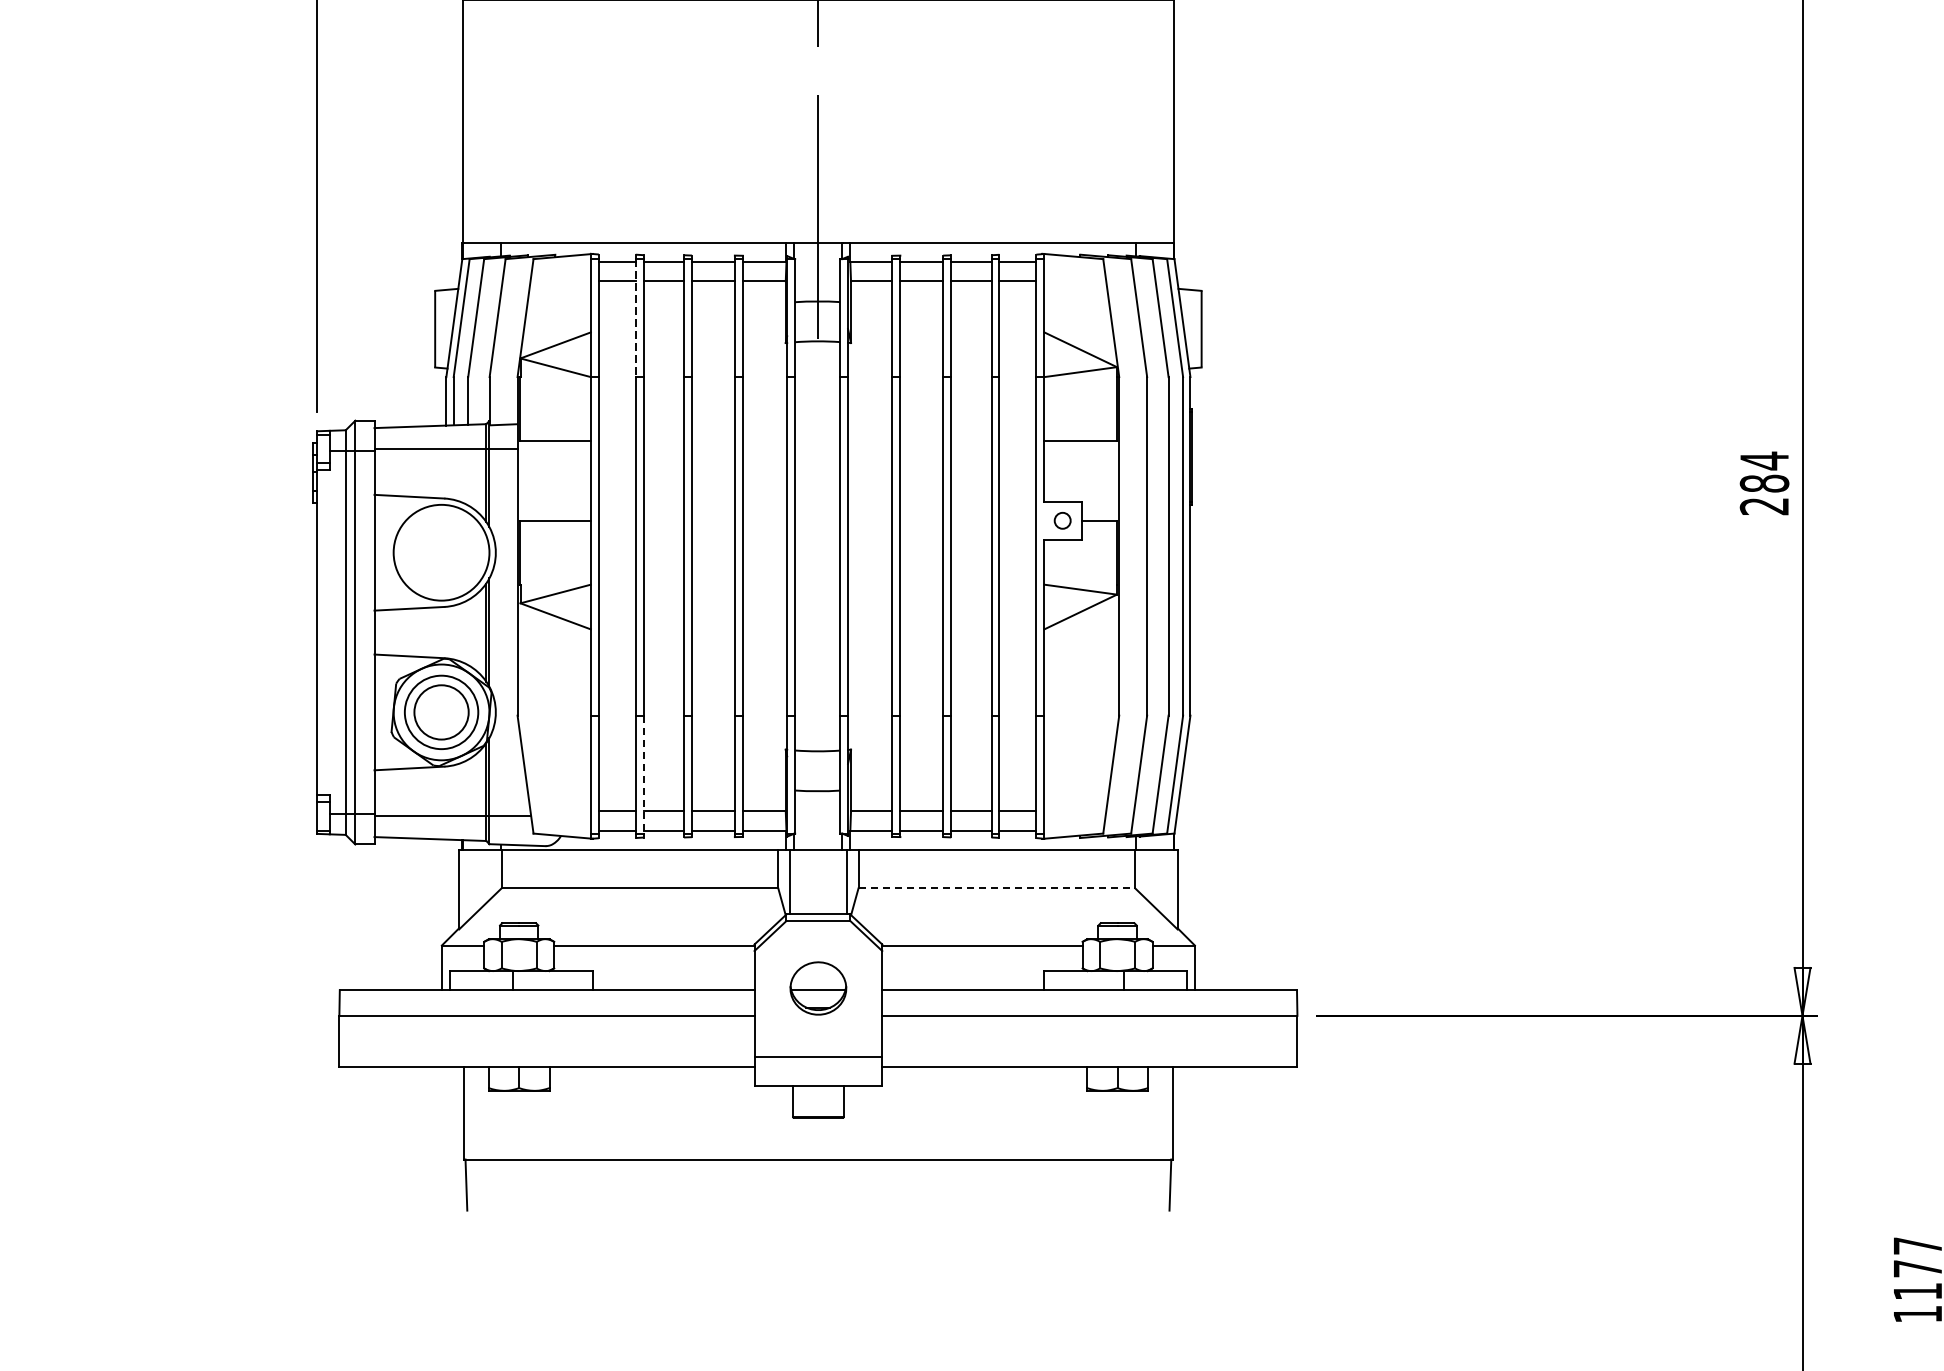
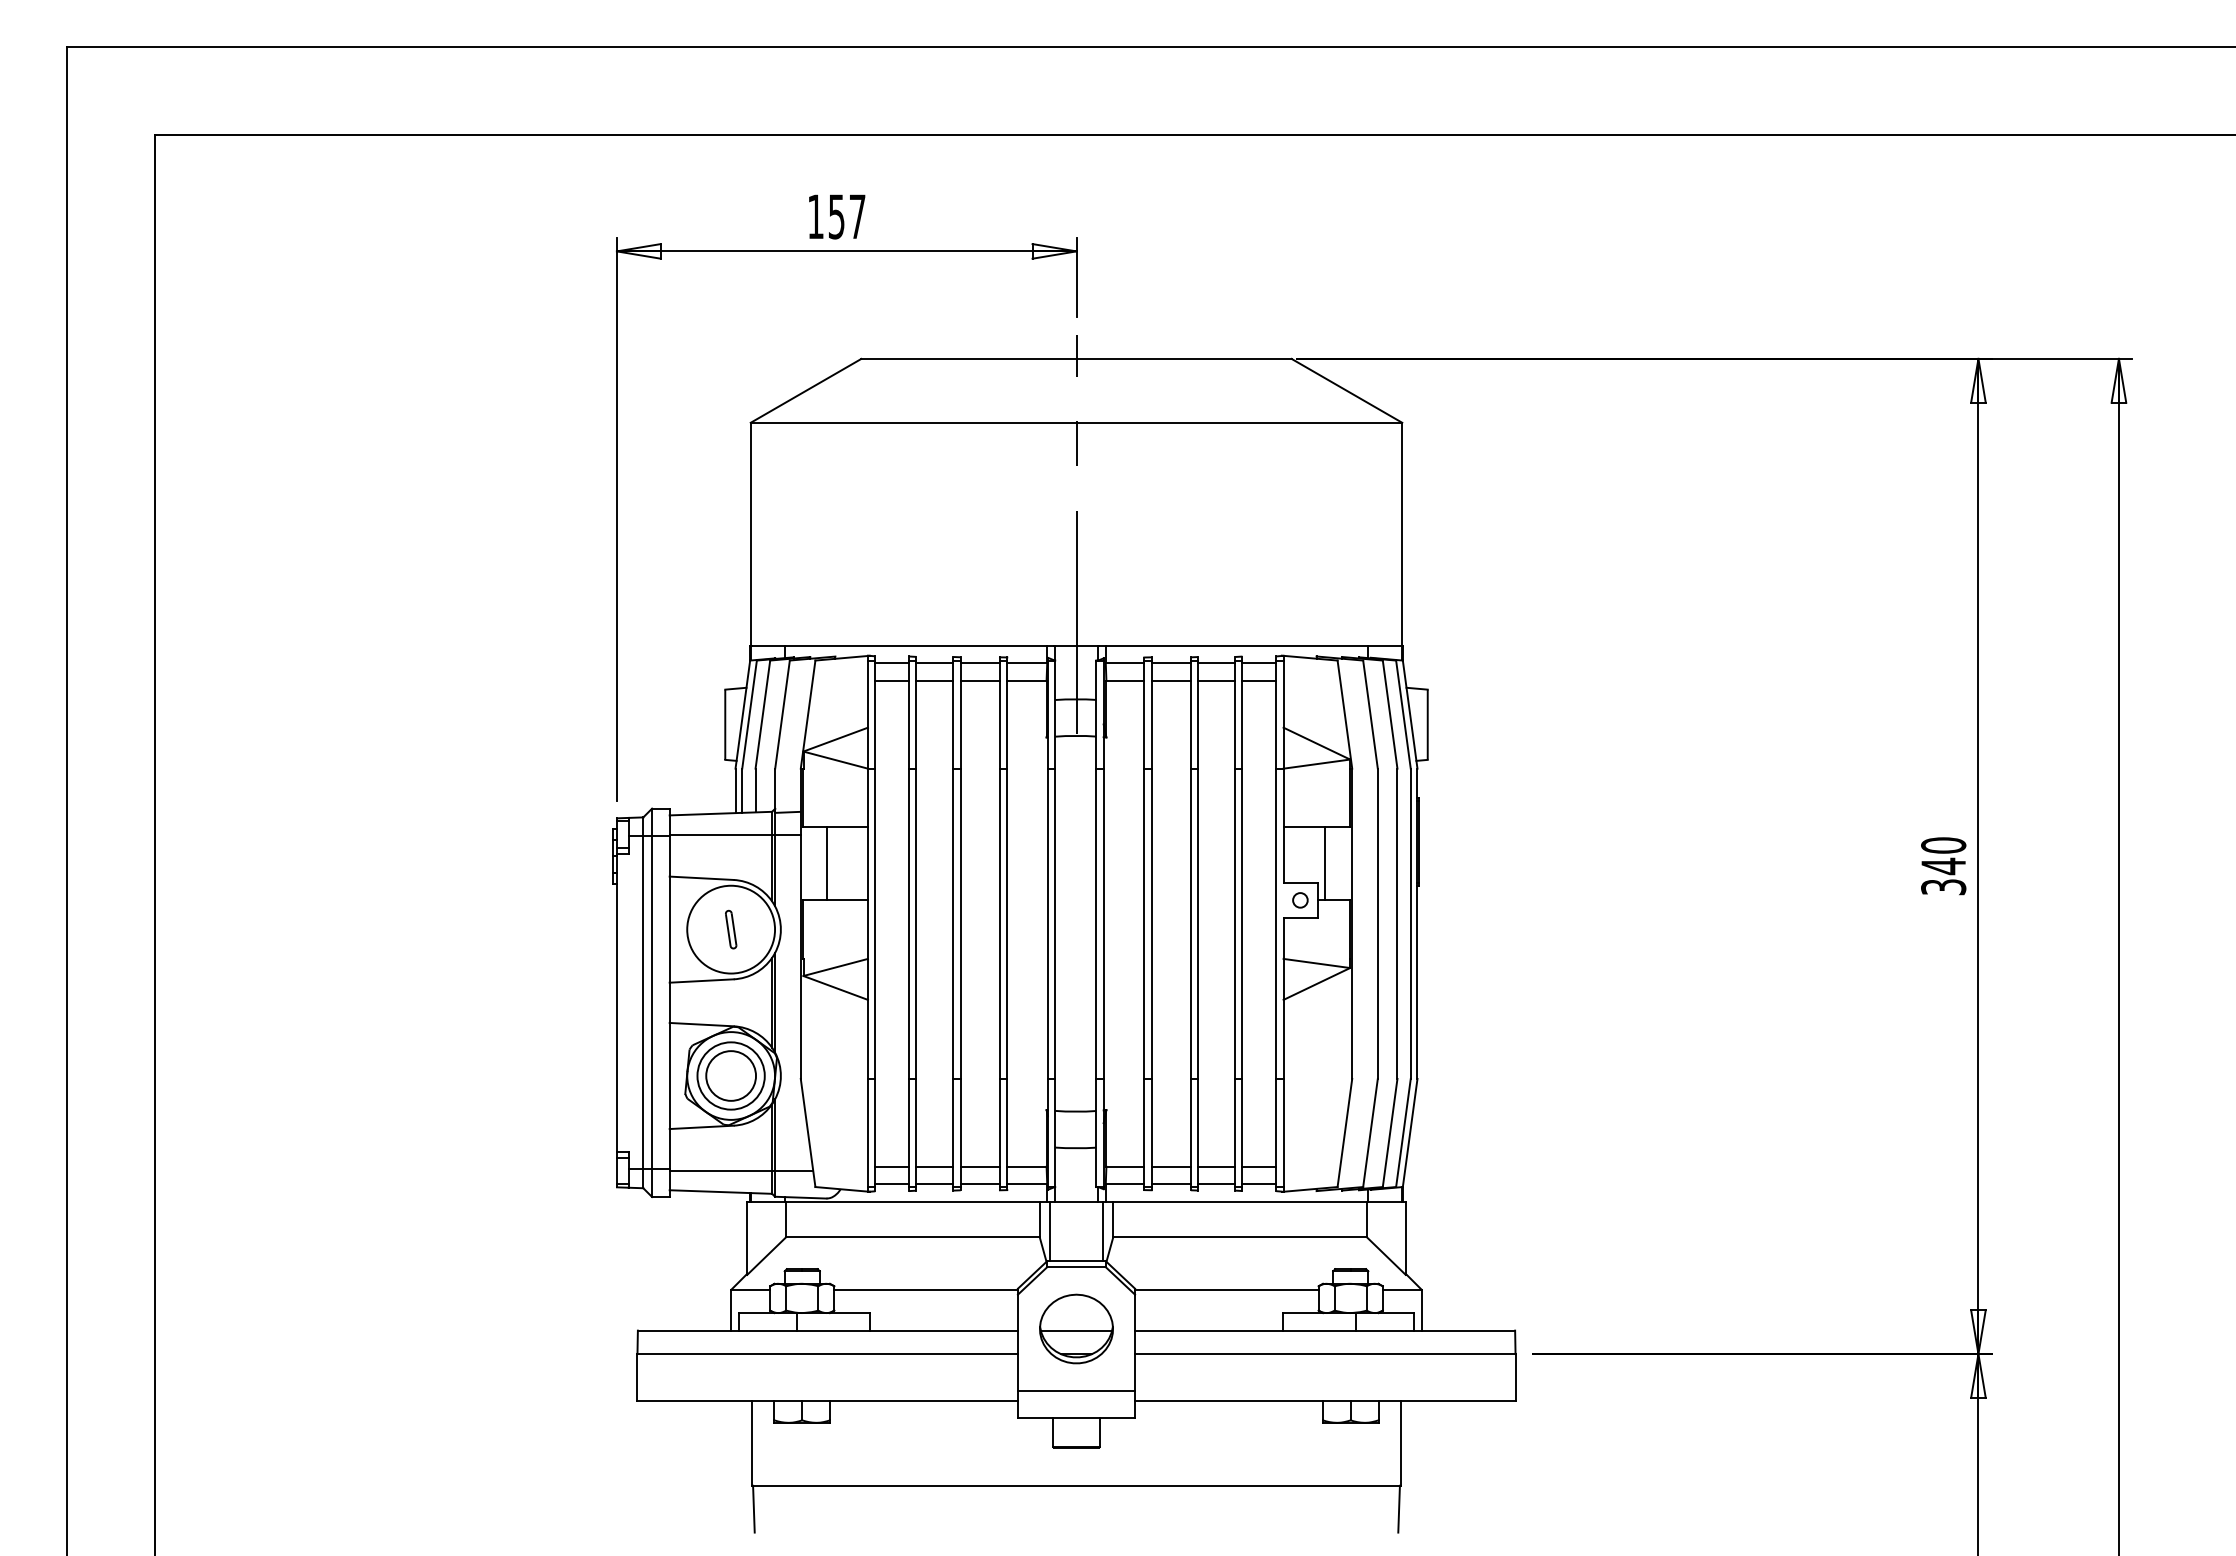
line: (636, 319) -> (909, 715), dashed -> solid
line: (546, 480) -> (827, 863), added
line: (1088, 480) -> (1324, 863), added
text: (1764, 483) -> (1943, 866), 284 -> 340
part: (441, 552) -> (731, 929), added
line: (643, 775) -> (916, 1133), dashed -> solid
line: (997, 888) -> (1240, 1237), dashed -> solid
part: (818, 987) -> (1076, 1328), size x1.43

